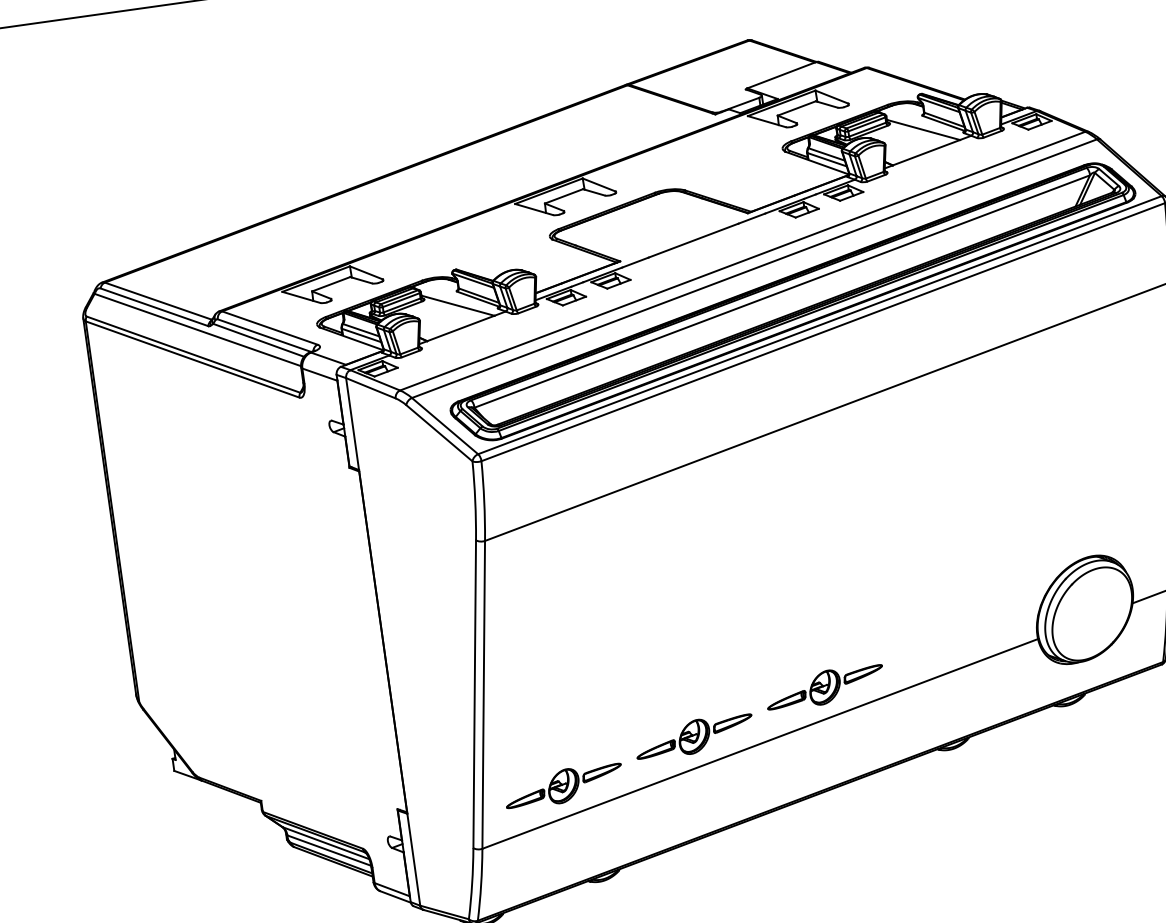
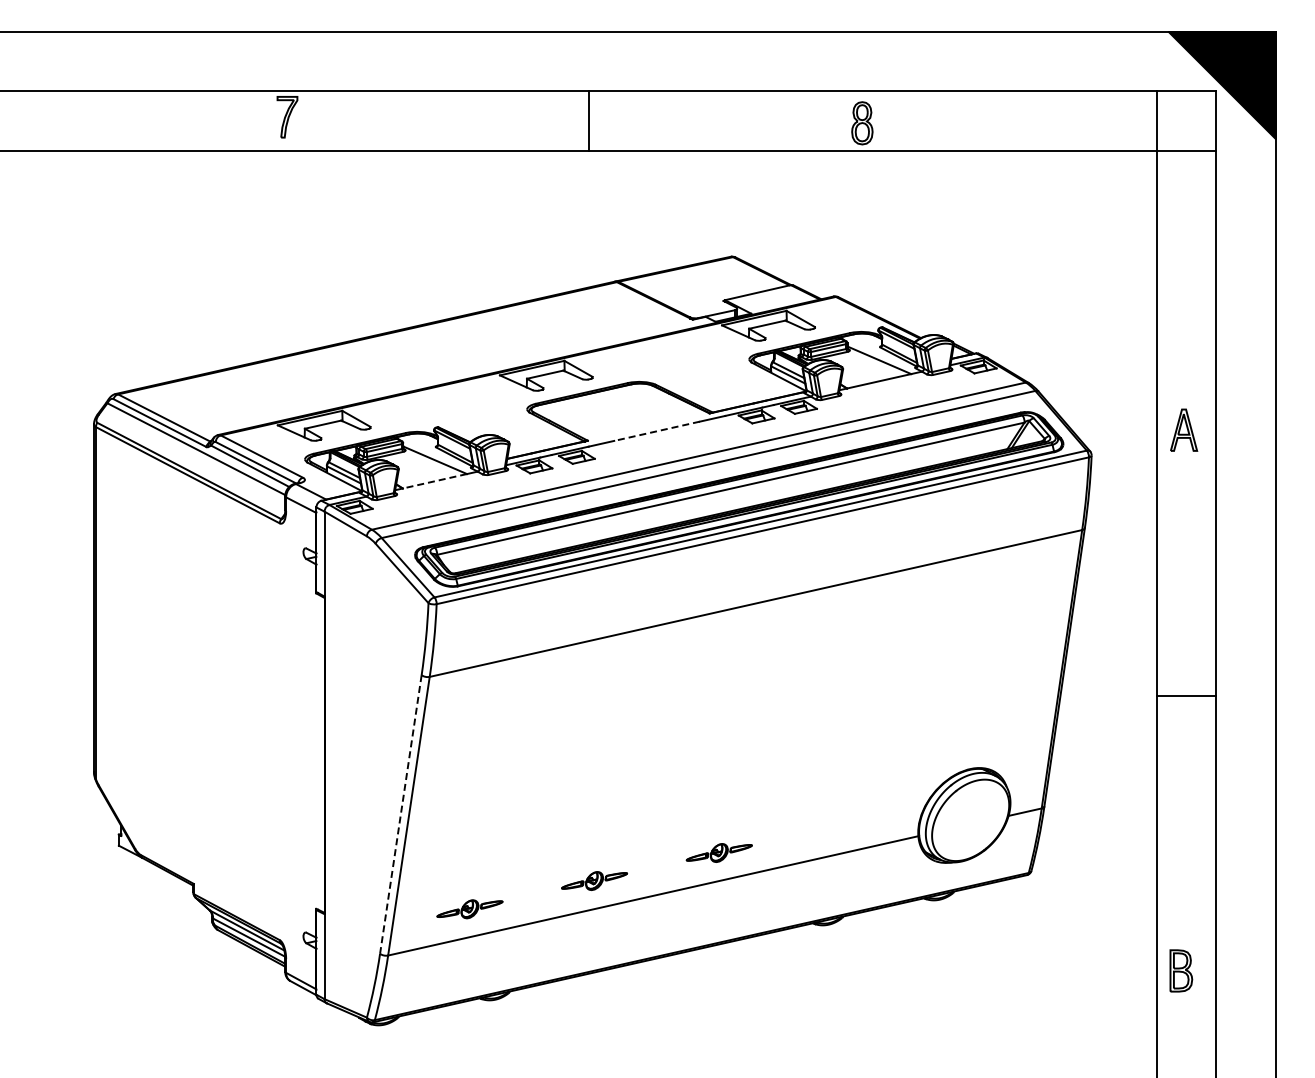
line: (694, 240) -> (657, 431), solid -> dashed
line: (460, 328) -> (434, 481), solid -> dashed
part: (825, 686) -> (719, 852), size x0.6
line: (474, 694) -> (400, 814), solid -> dashed
part: (694, 736) -> (594, 880), size x0.6
part: (563, 786) -> (469, 909), size x0.6

